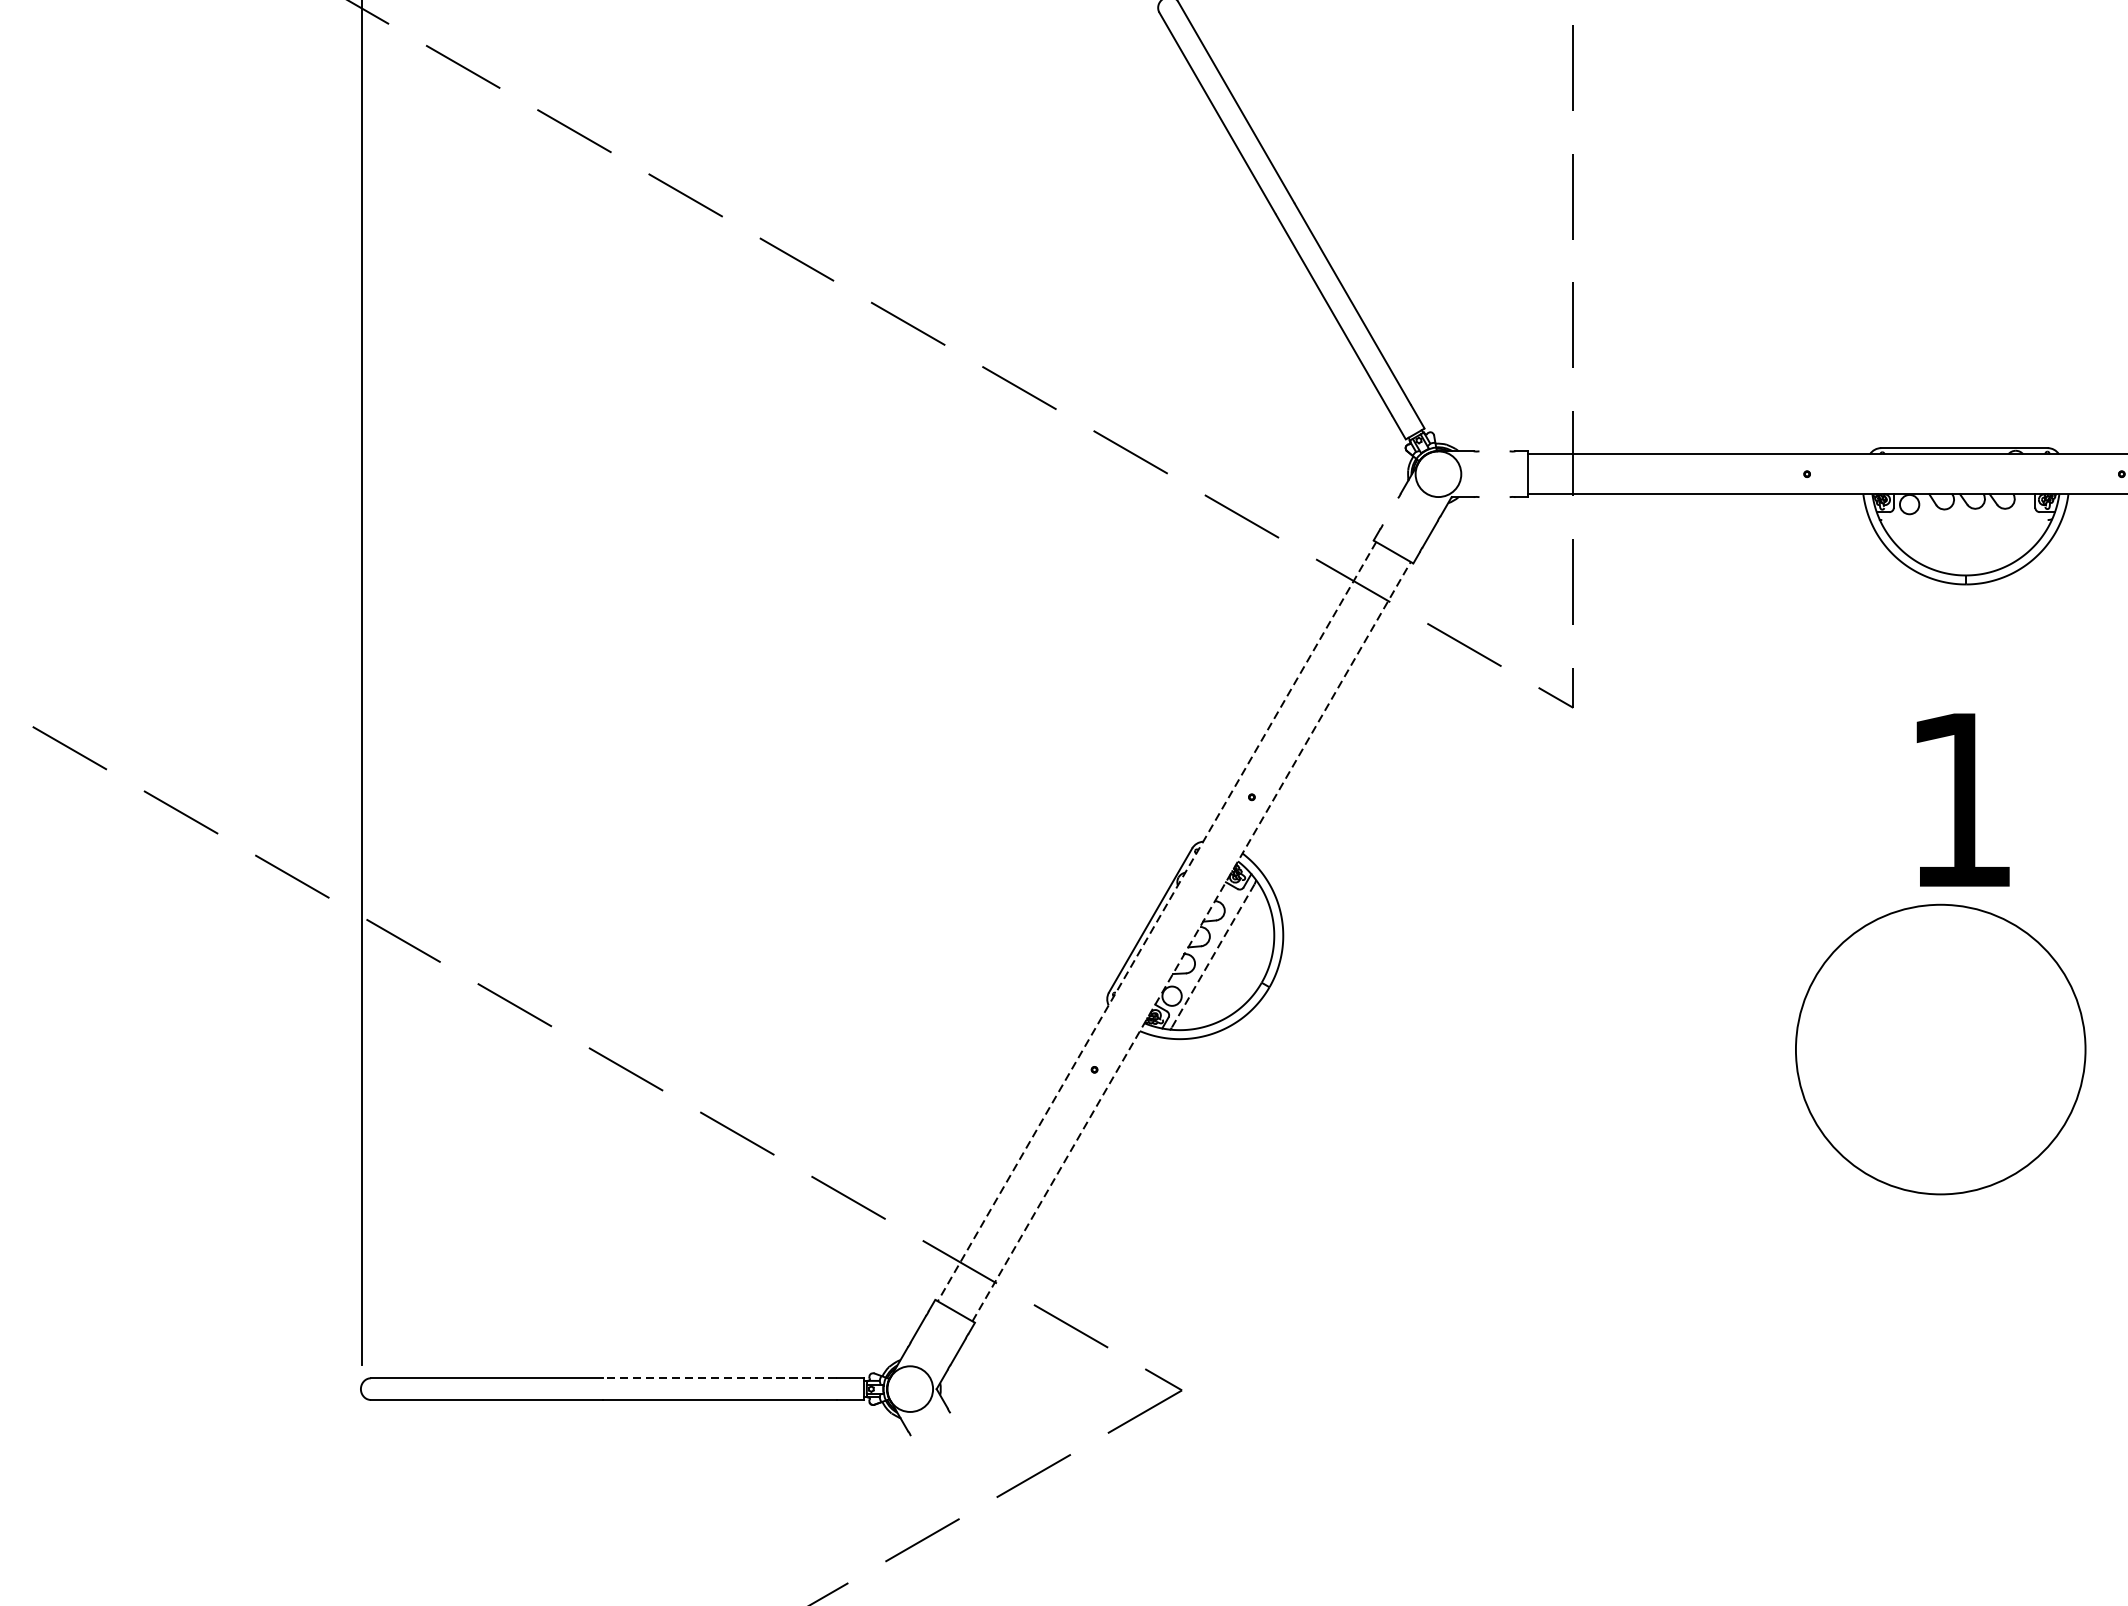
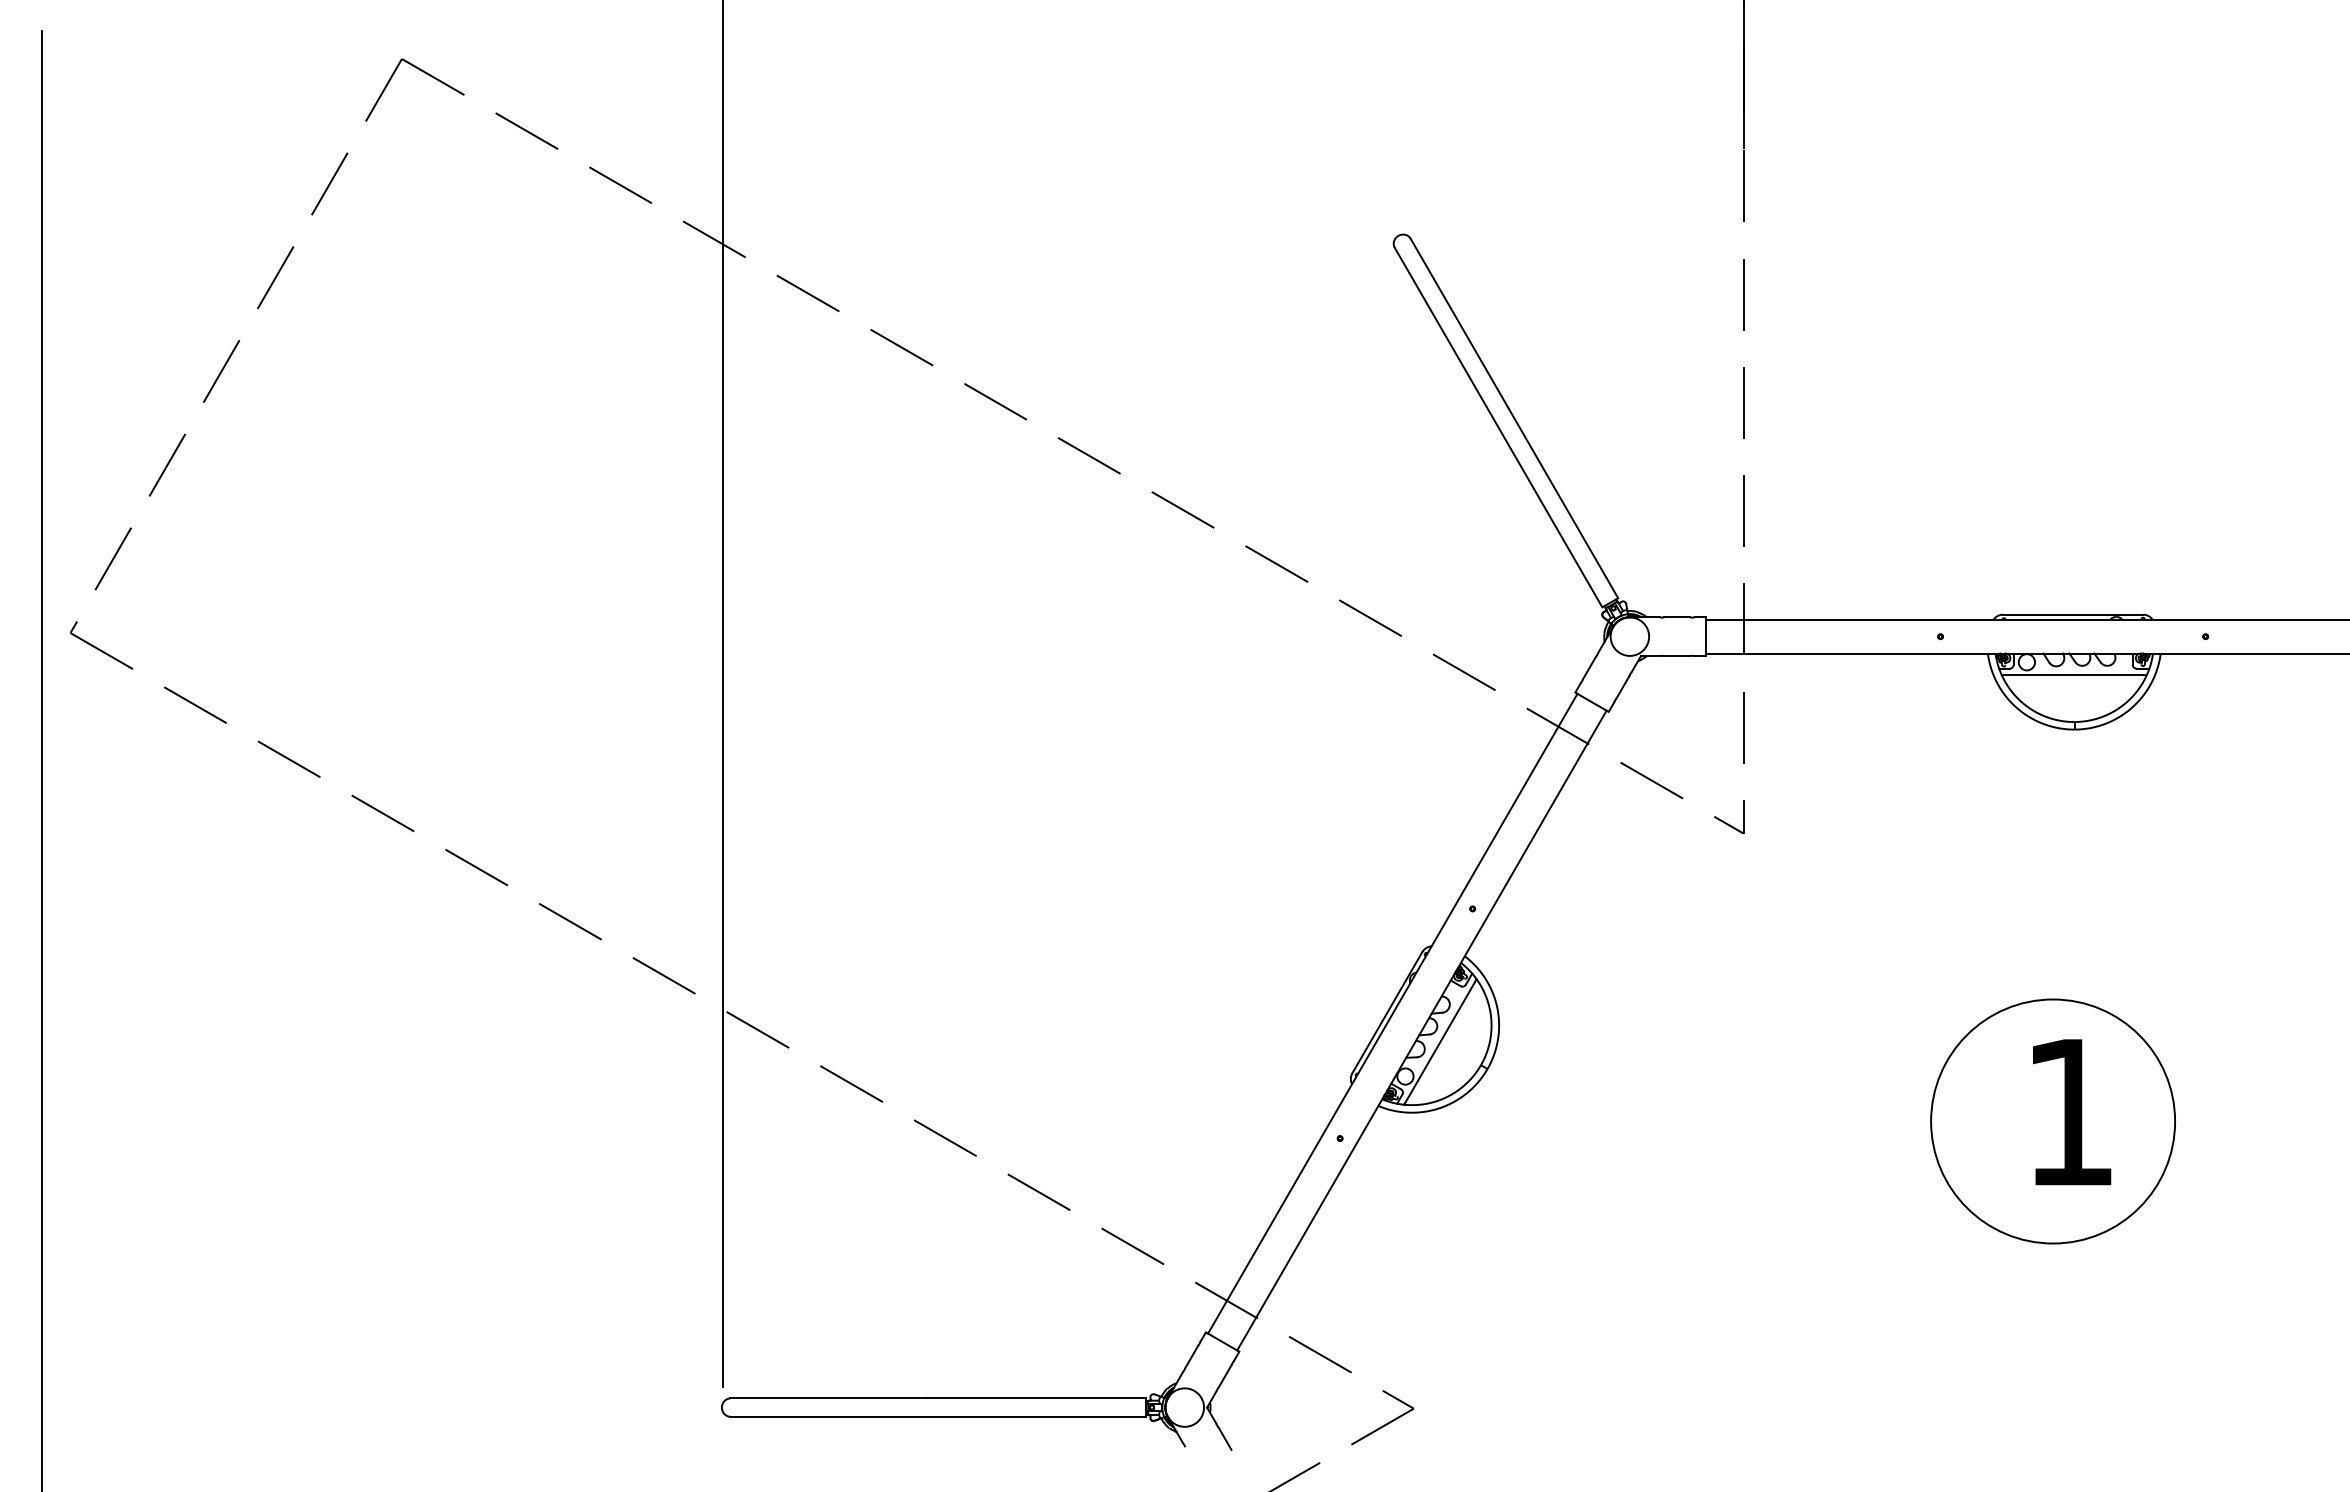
line: (1493, 451) -> (1676, 617), added
line: (1493, 497) -> (1676, 656), added
line: (1390, 511) -> (1589, 668), added
line: (1964, 520) -> (2073, 675), added
text: (1963, 800) -> (2072, 1112), moved
line: (1156, 922) -> (1392, 1014), dashed -> solid
line: (1192, 941) -> (1422, 1030), dashed -> solid
line: (1212, 957) -> (1439, 1043), dashed -> solid
line: (719, 1378) -> (1024, 1398), dashed -> solid
line: (957, 1425) -> (1224, 1438), added

